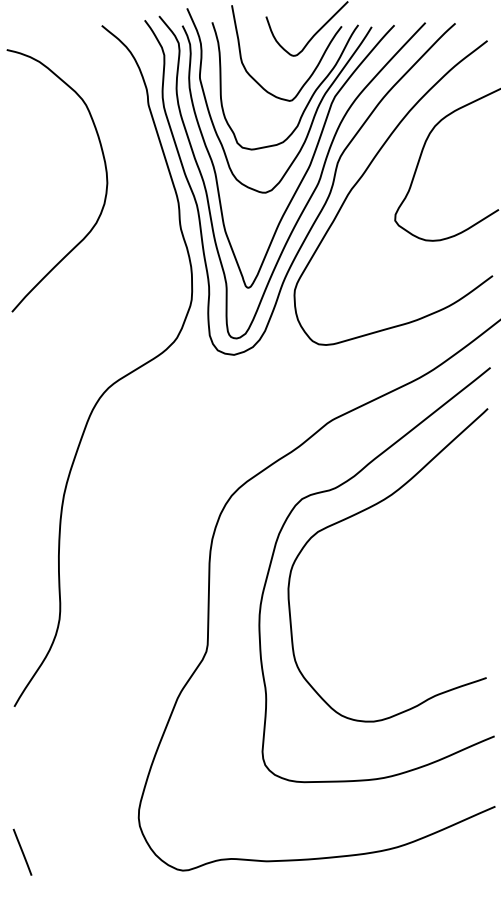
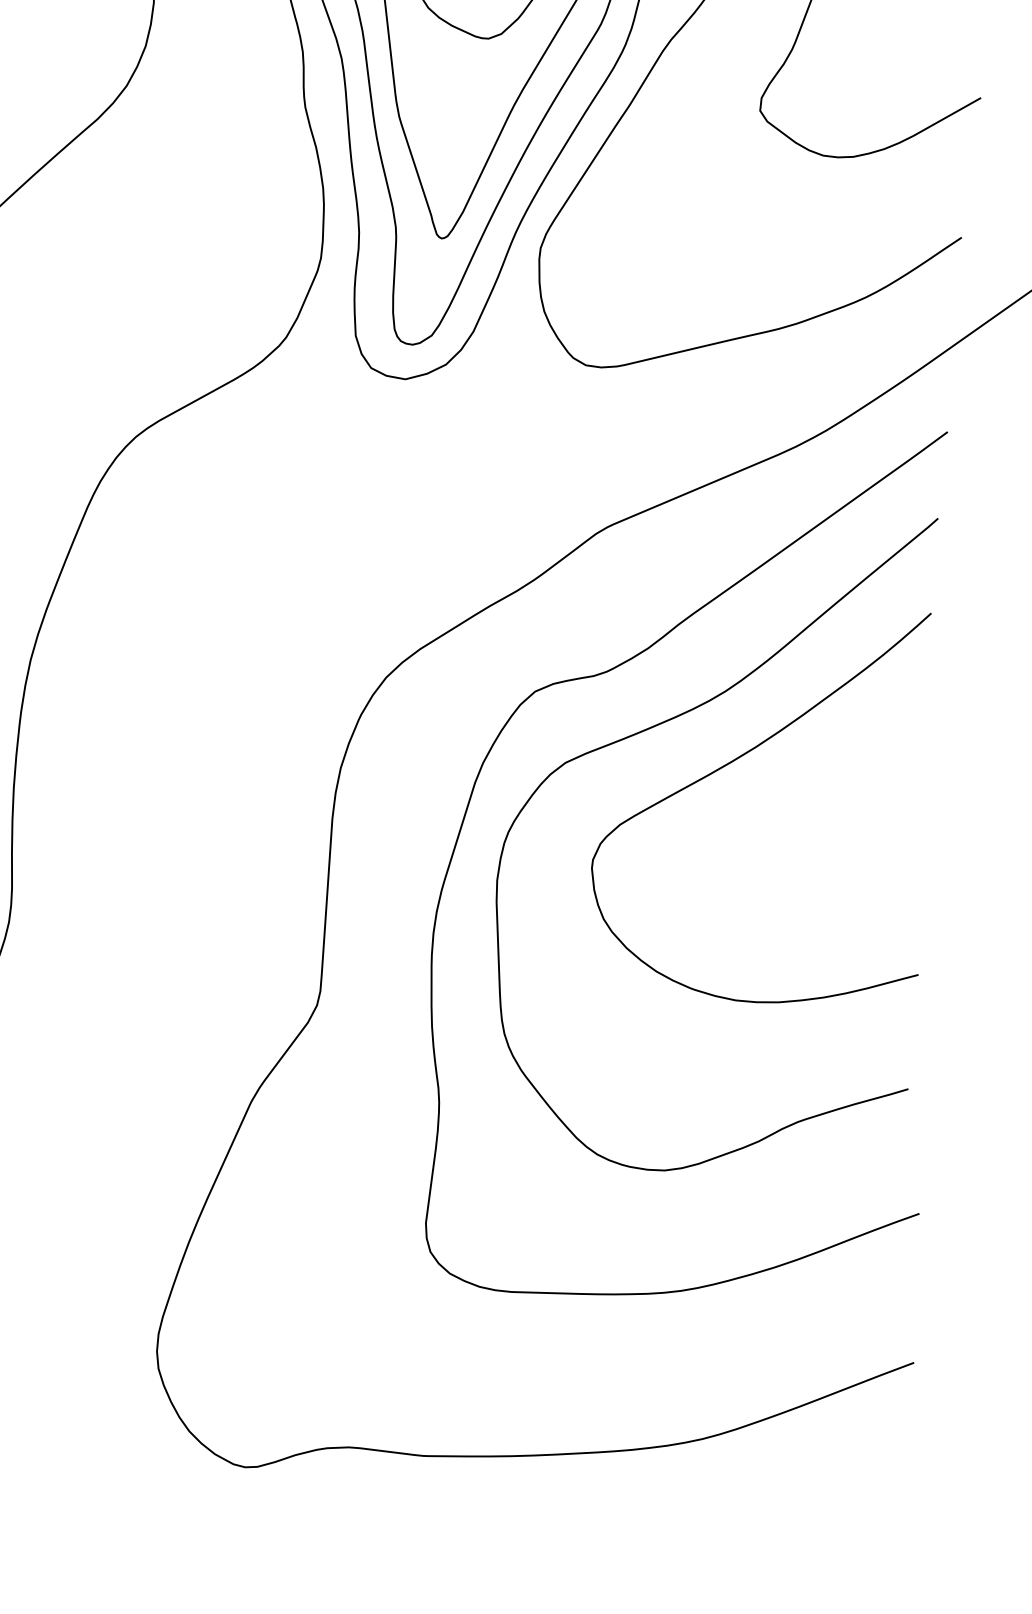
curve: (395, 529) -> (730, 765), added

